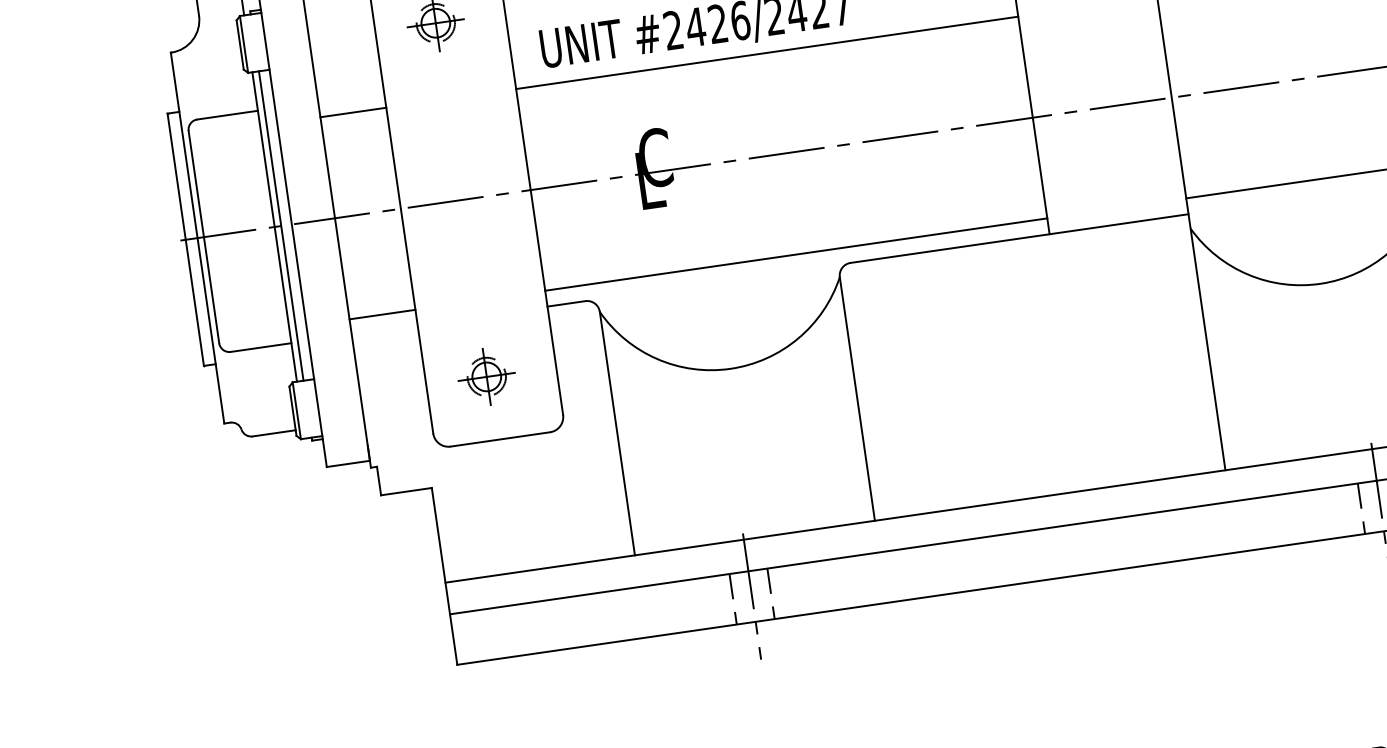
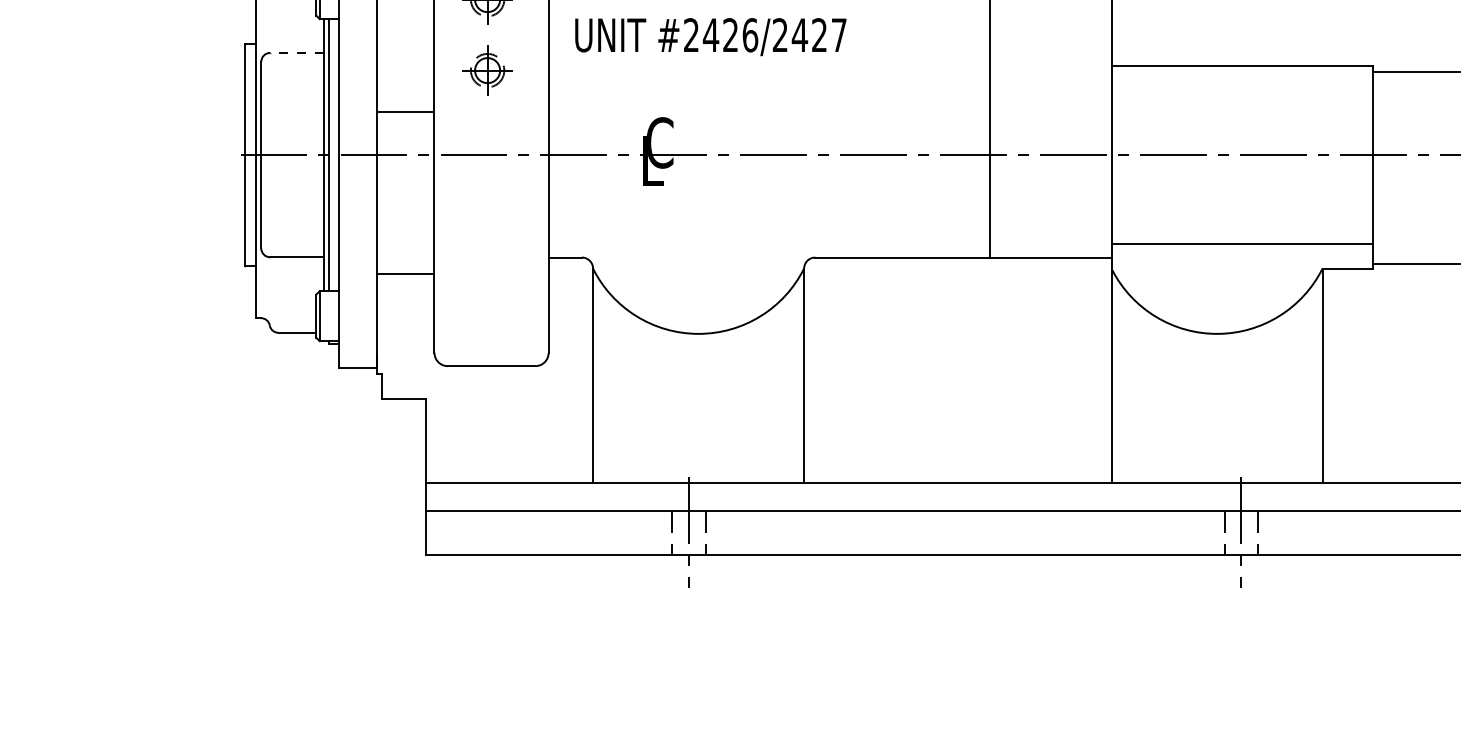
line: (767, 53) -> (769, 66), removed
line: (353, 112) -> (405, 112), moved
line: (227, 114) -> (296, 52), solid -> dashed
line: (796, 254) -> (769, 243), removed
line: (382, 314) -> (405, 273), moved
part: (486, 376) -> (487, 70), moved

